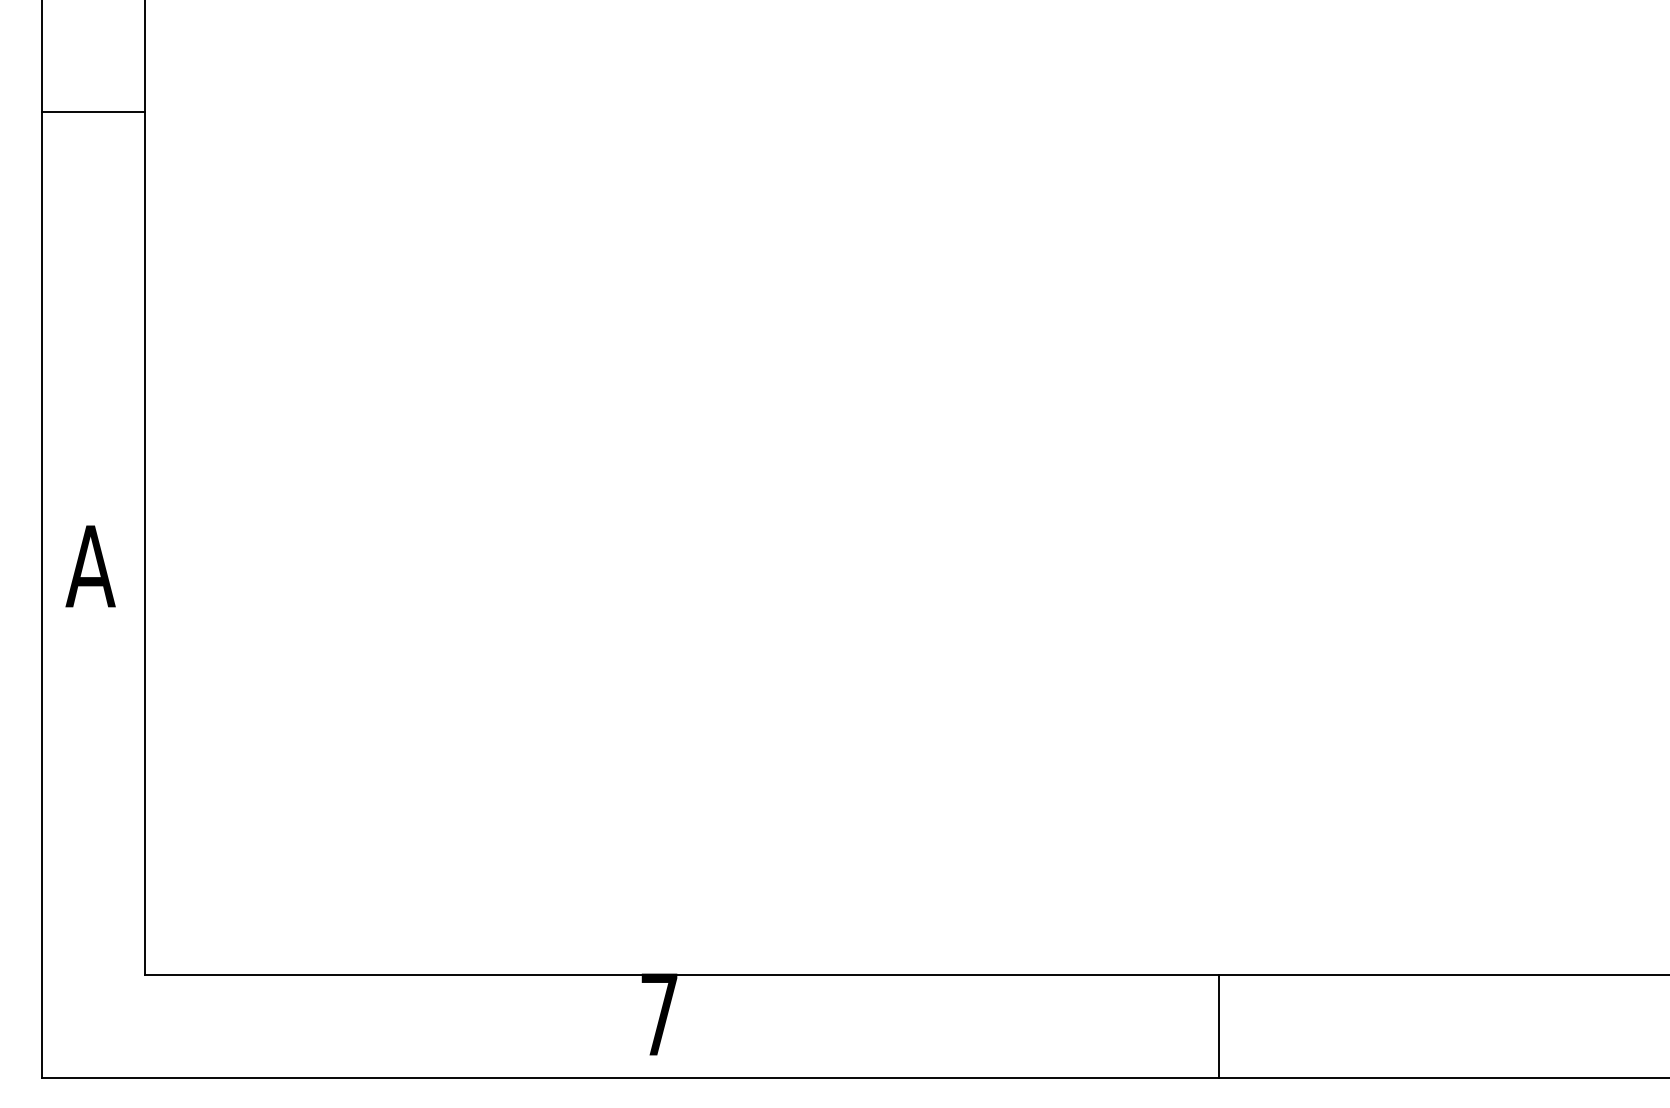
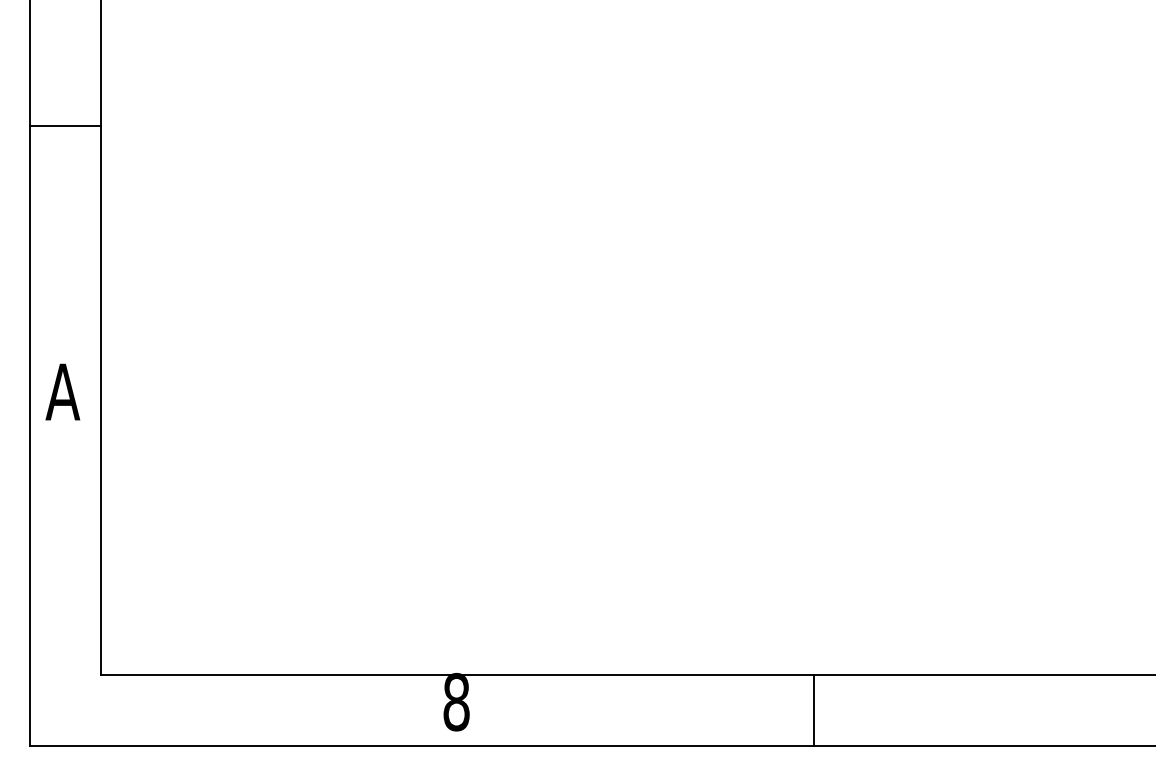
line: (92, 111) -> (64, 125), moved
text: (659, 1013) -> (456, 701), 7 -> 8
line: (1218, 1026) -> (813, 710), moved

